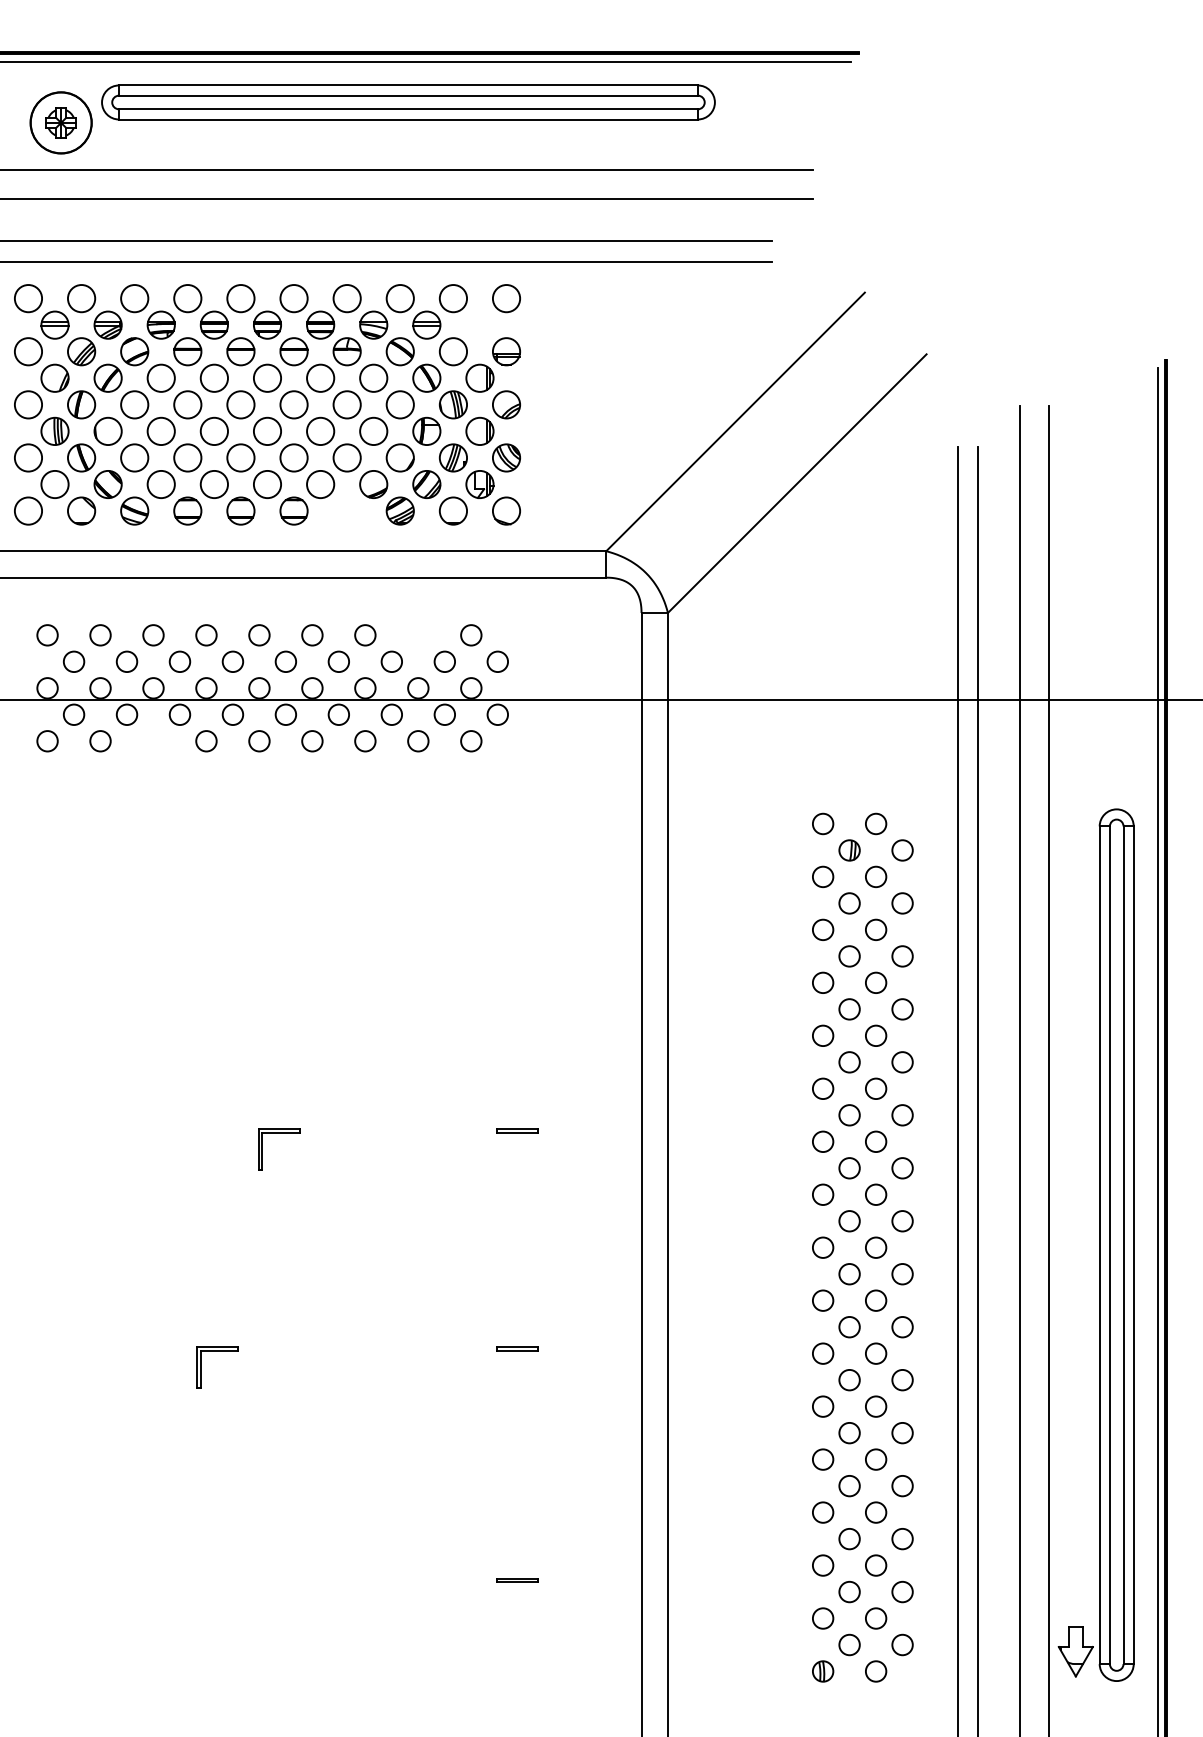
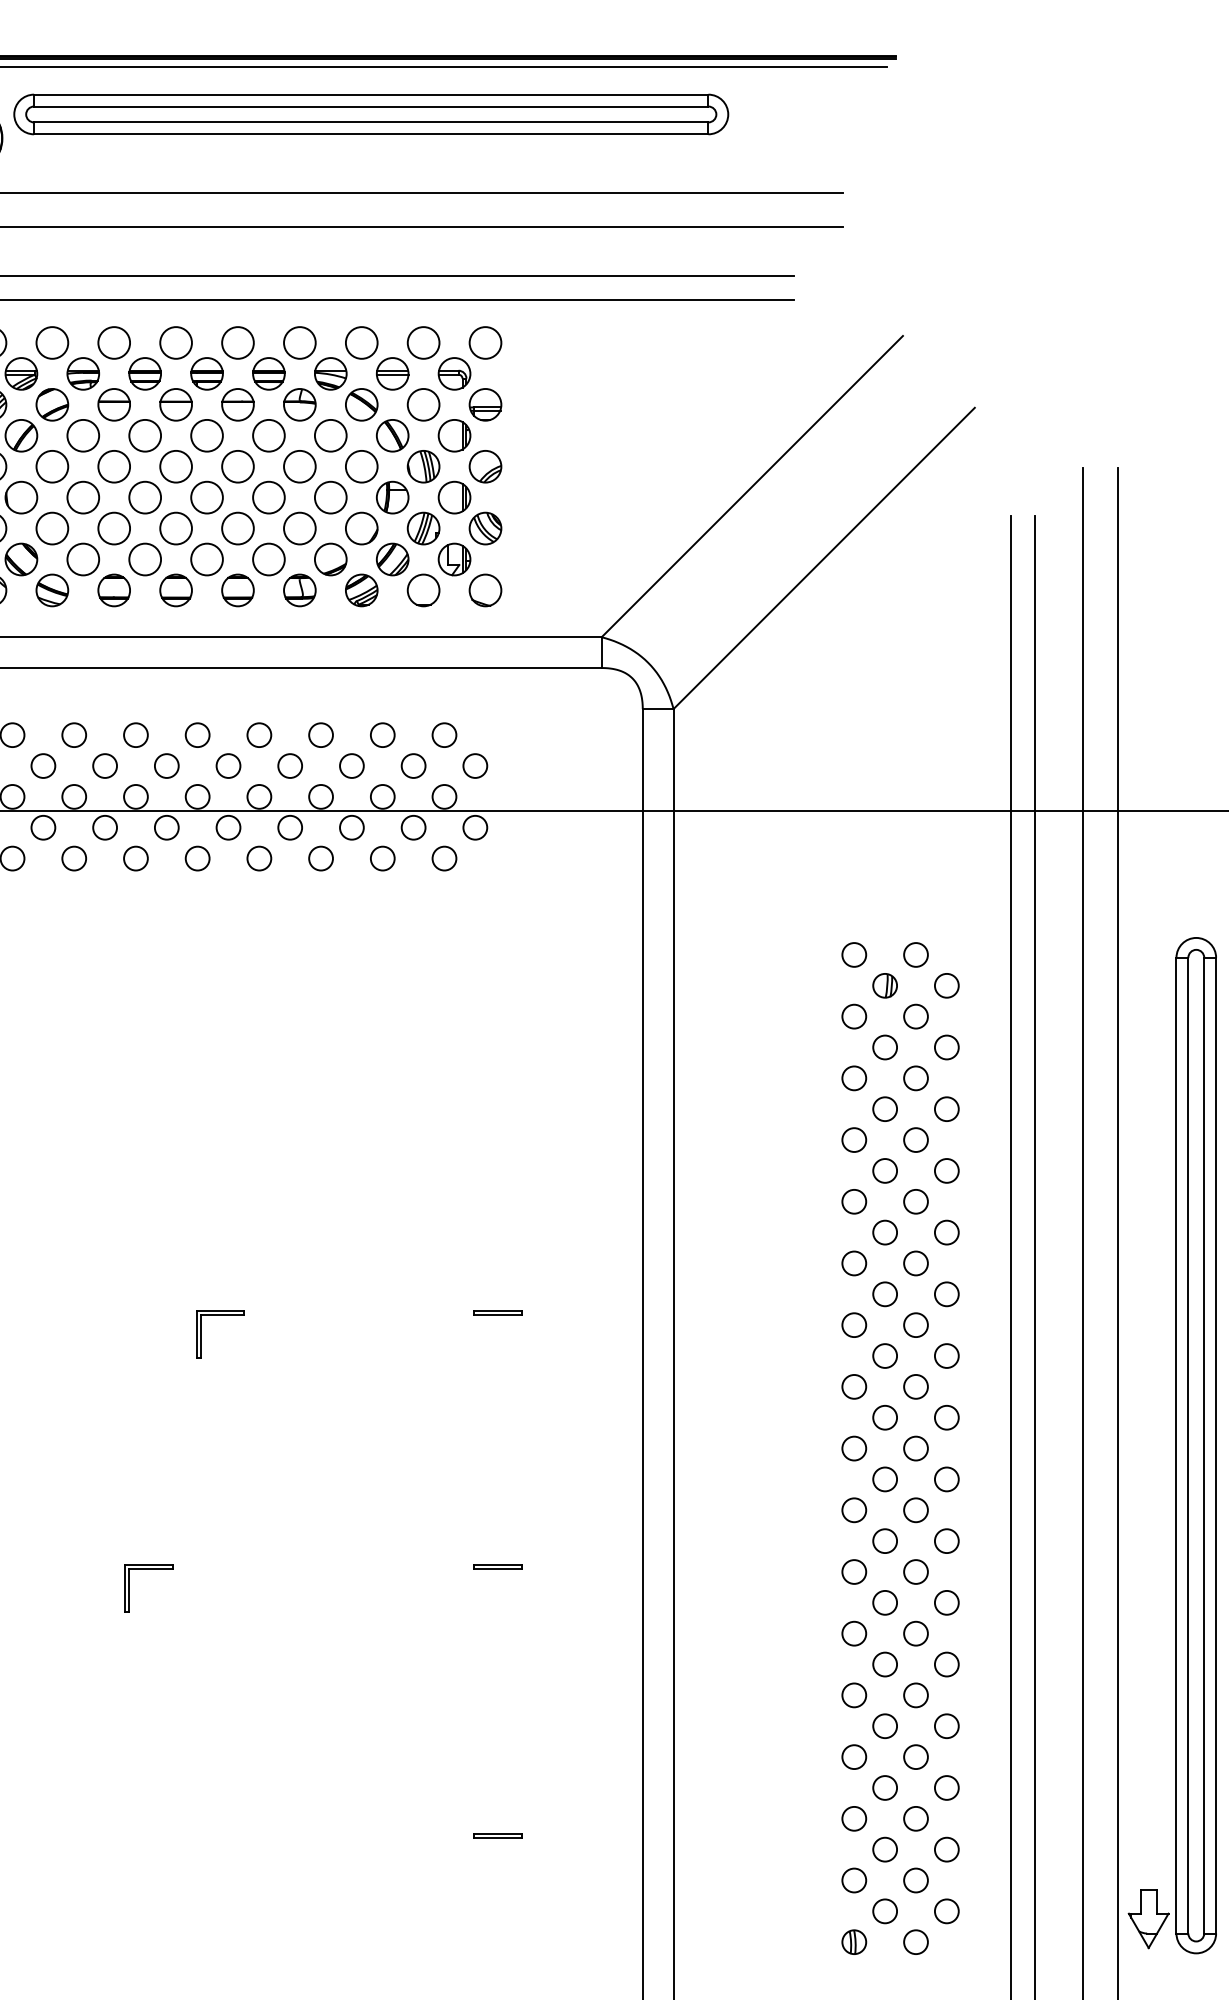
part: (479, 324) -> (454, 373), added
part: (346, 510) -> (299, 589), added
circle: (418, 635) -> (382, 735), added
circle: (153, 741) -> (74, 858), added

